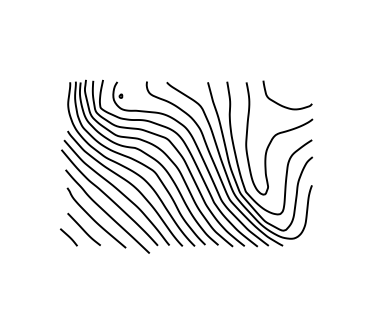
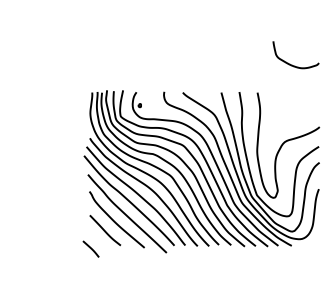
curve: (283, 105) -> (292, 64), moved
line: (68, 237) -> (90, 249), moved

